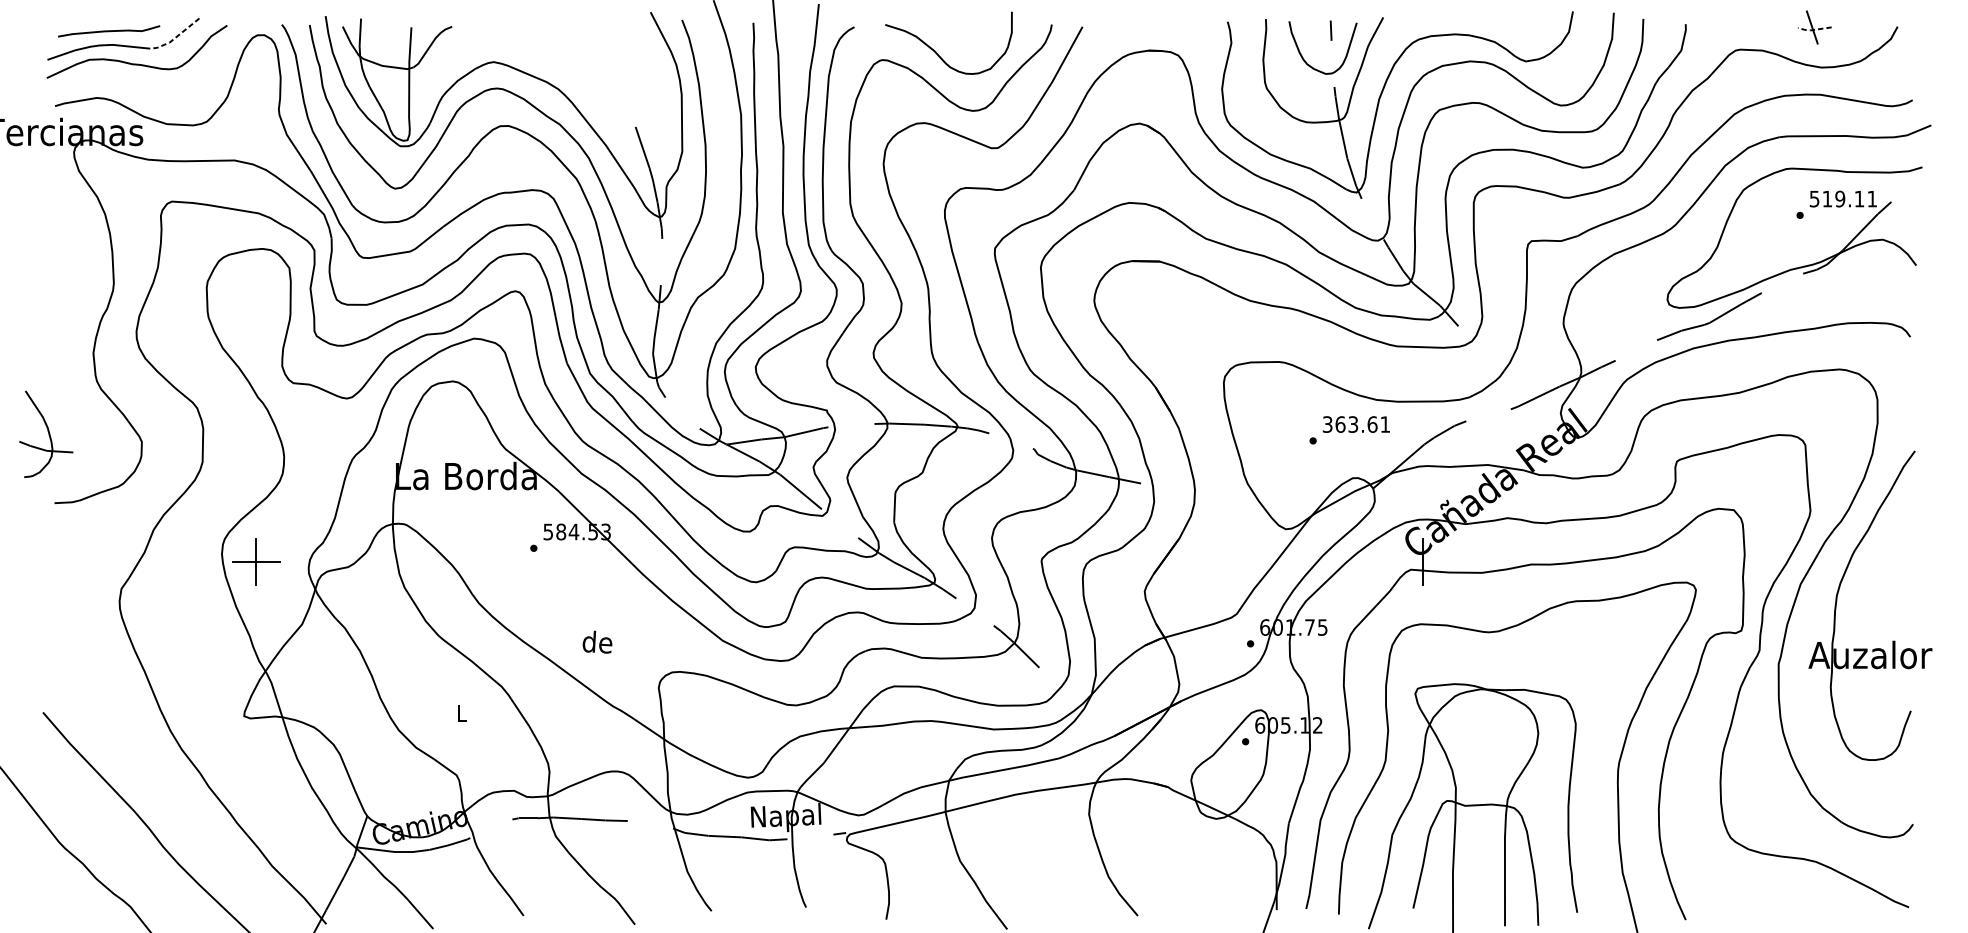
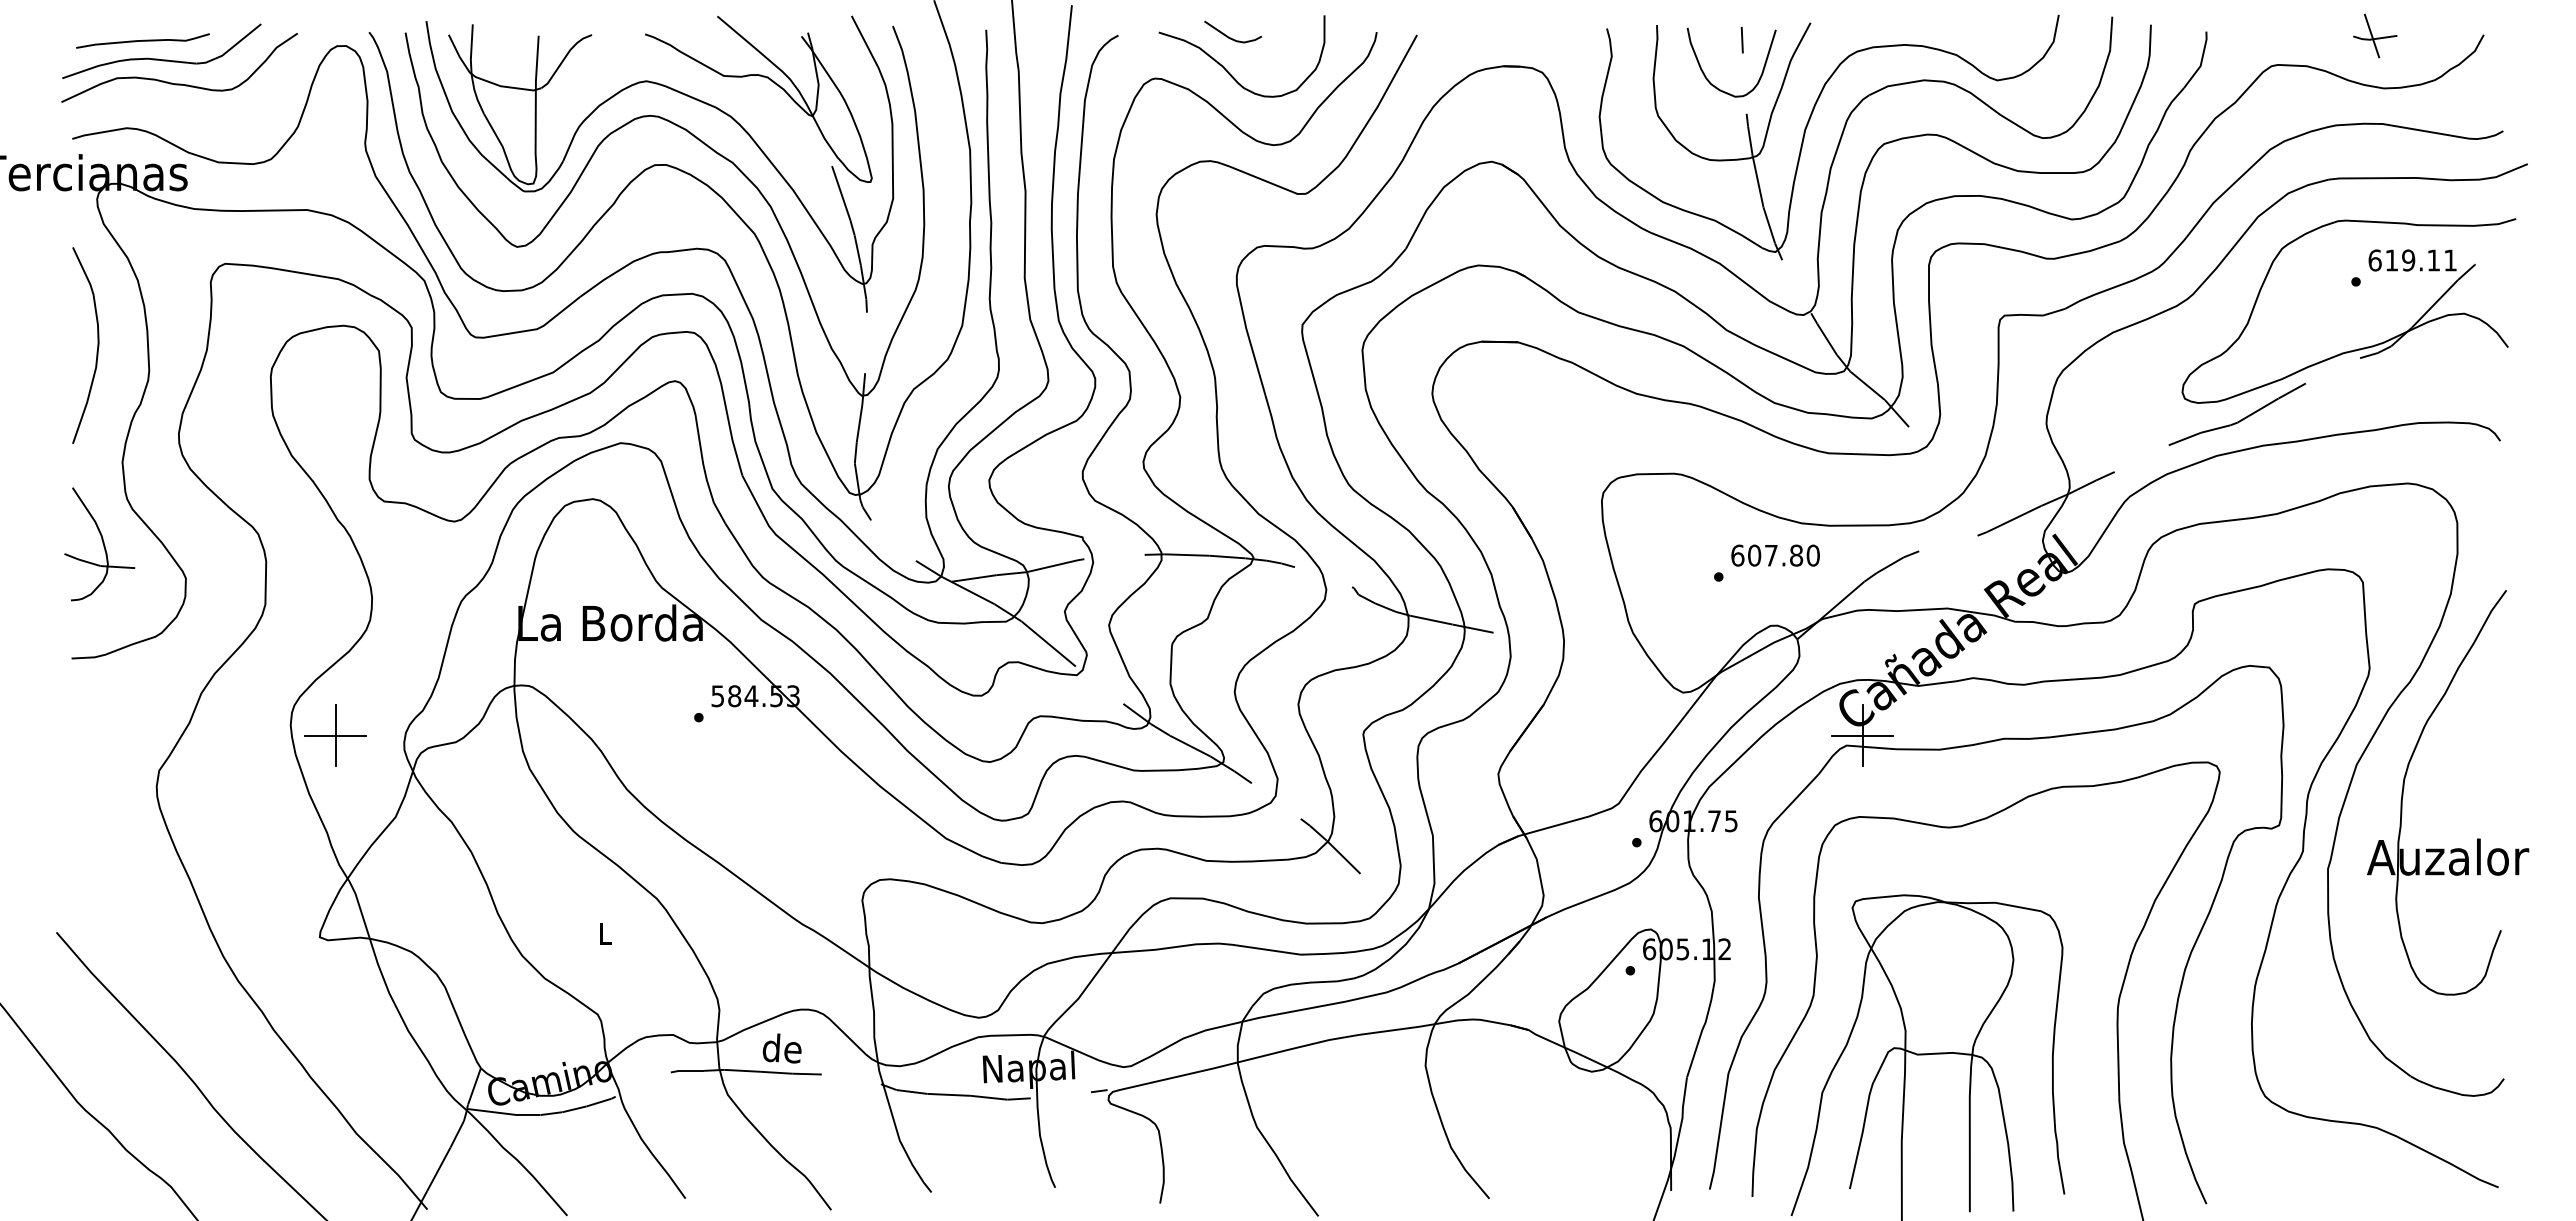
curve: (940, 28) -> (1231, 37), added
line: (1813, 30) -> (2373, 39), dashed -> solid
line: (175, 37) -> (229, 49), dashed -> solid
part: (590, 63) -> (772, 82), added
text: (1814, 199) -> (2374, 260), 519.11 -> 619.11
curve: (74, 264) -> (97, 345), added
text: (1356, 424) -> (1775, 555), 363.61 -> 607.80
part: (46, 434) -> (99, 544), moved
line: (1422, 562) -> (1862, 735), added
text: (596, 642) -> (781, 1048), moved

